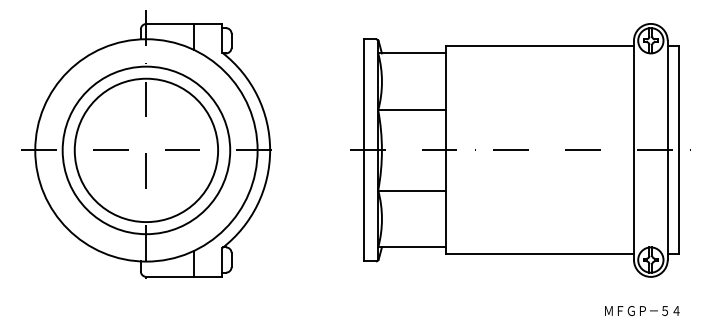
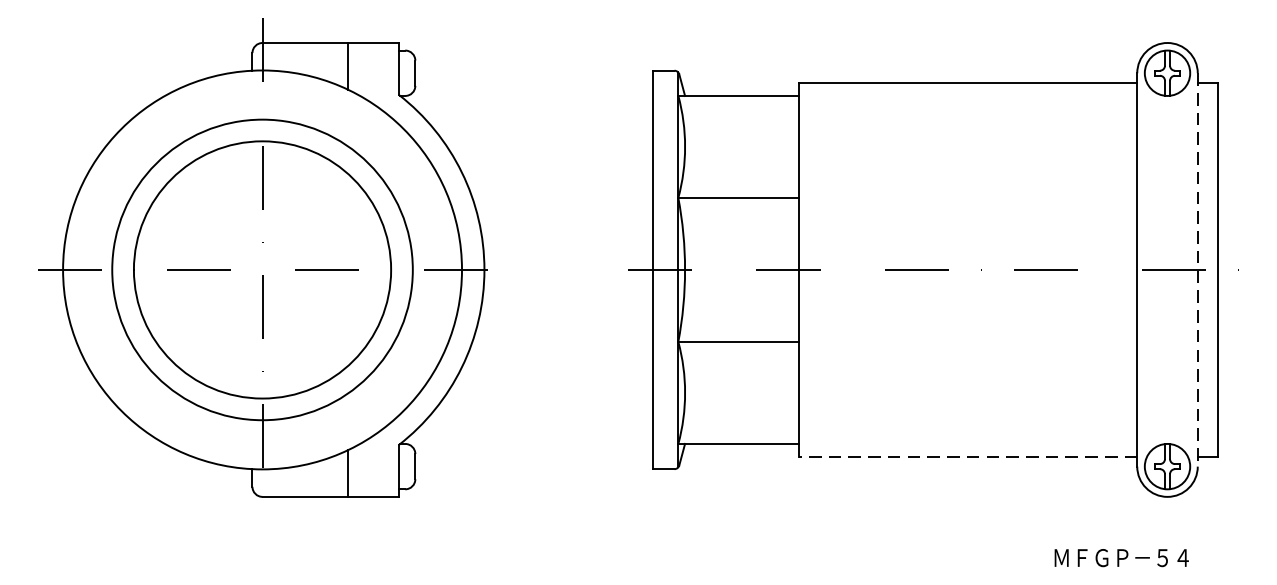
line: (667, 150) -> (1197, 270), solid -> dashed
line: (539, 254) -> (967, 456), solid -> dashed
text: (642, 310) -> (1122, 557), moved

